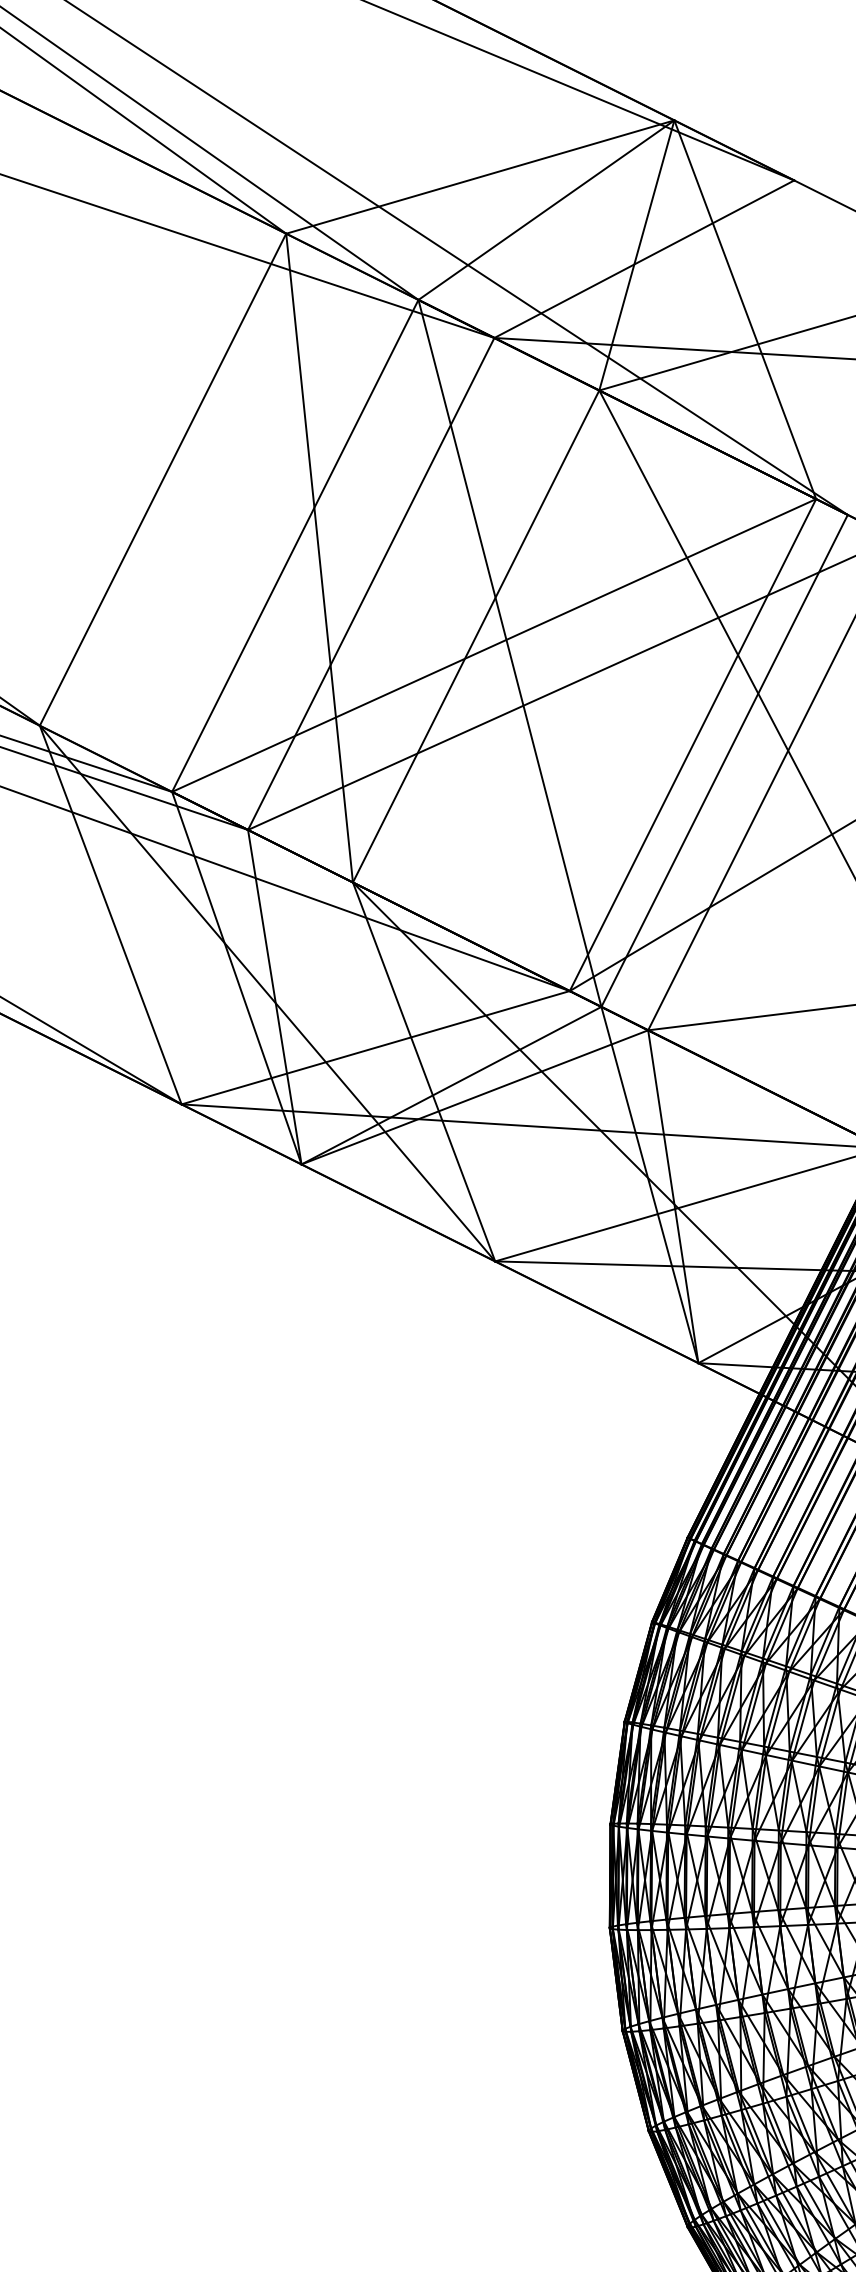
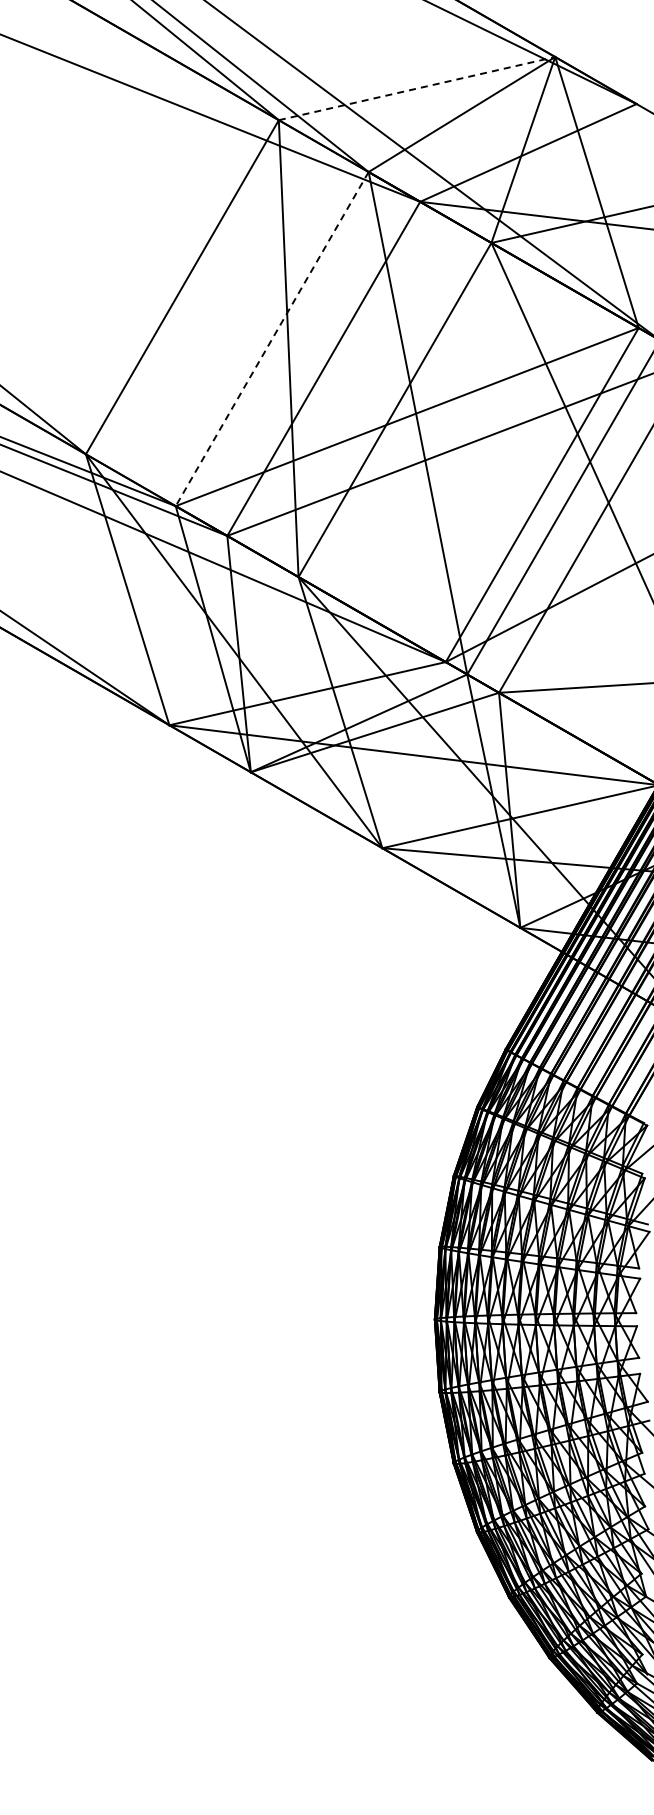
line: (480, 176) -> (417, 88), solid -> dashed
line: (295, 546) -> (272, 339), solid -> dashed

